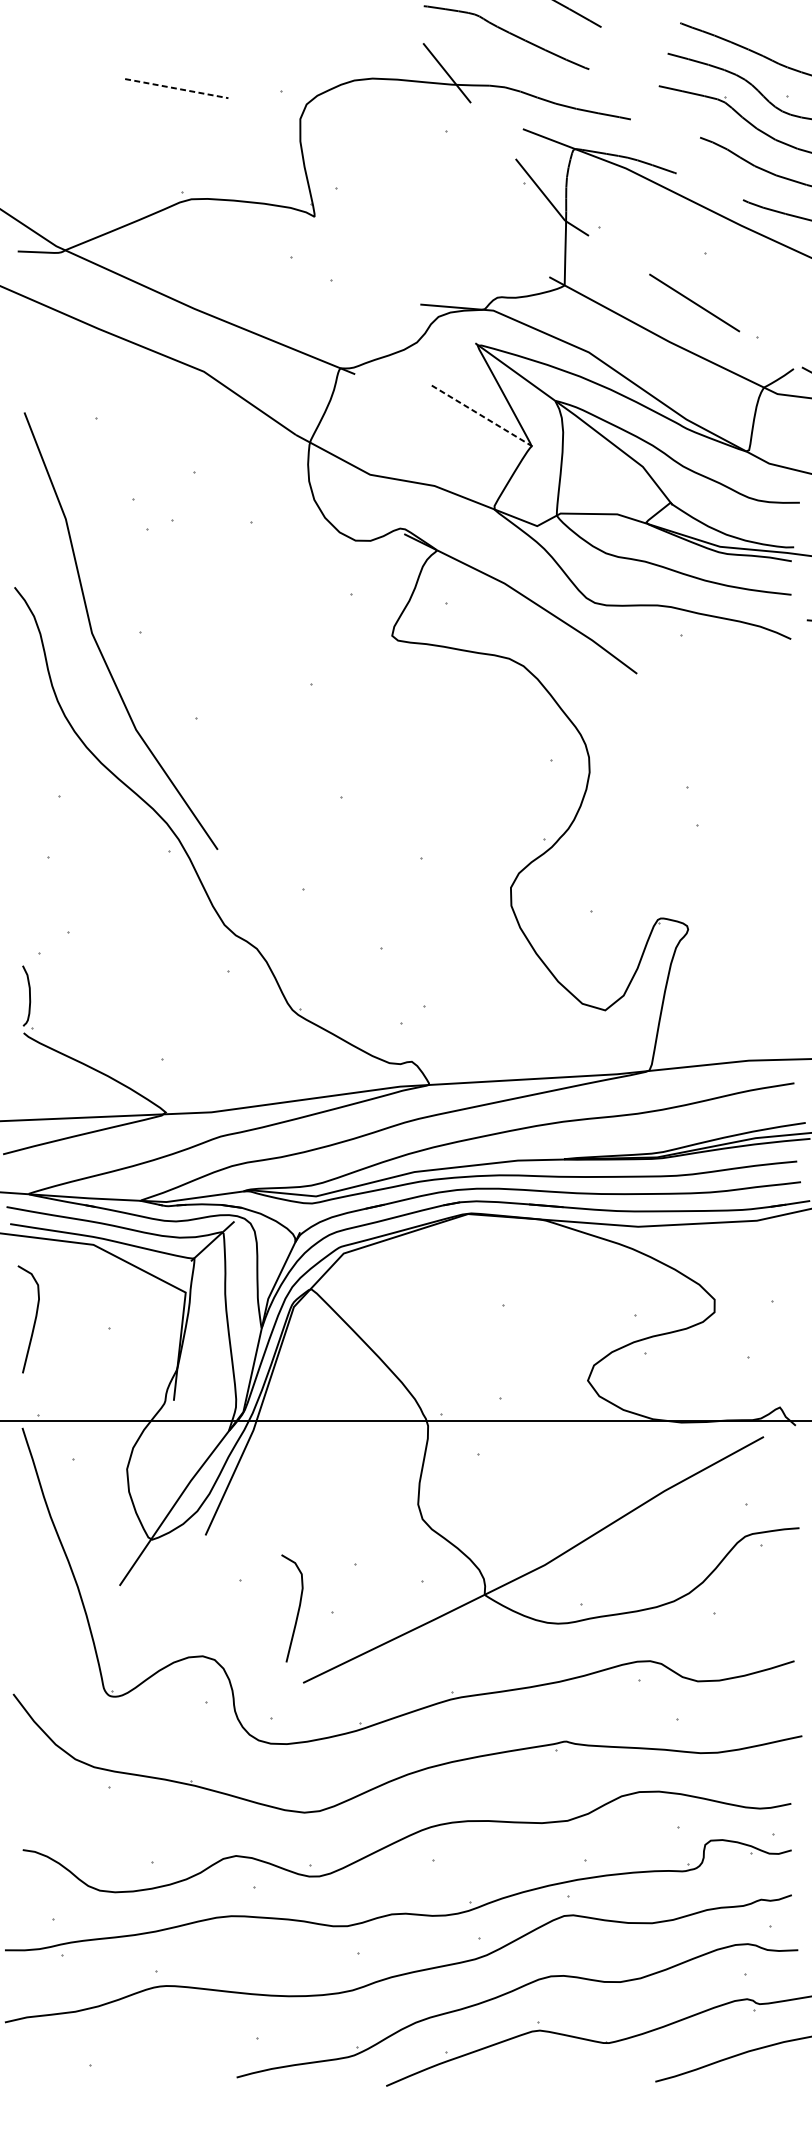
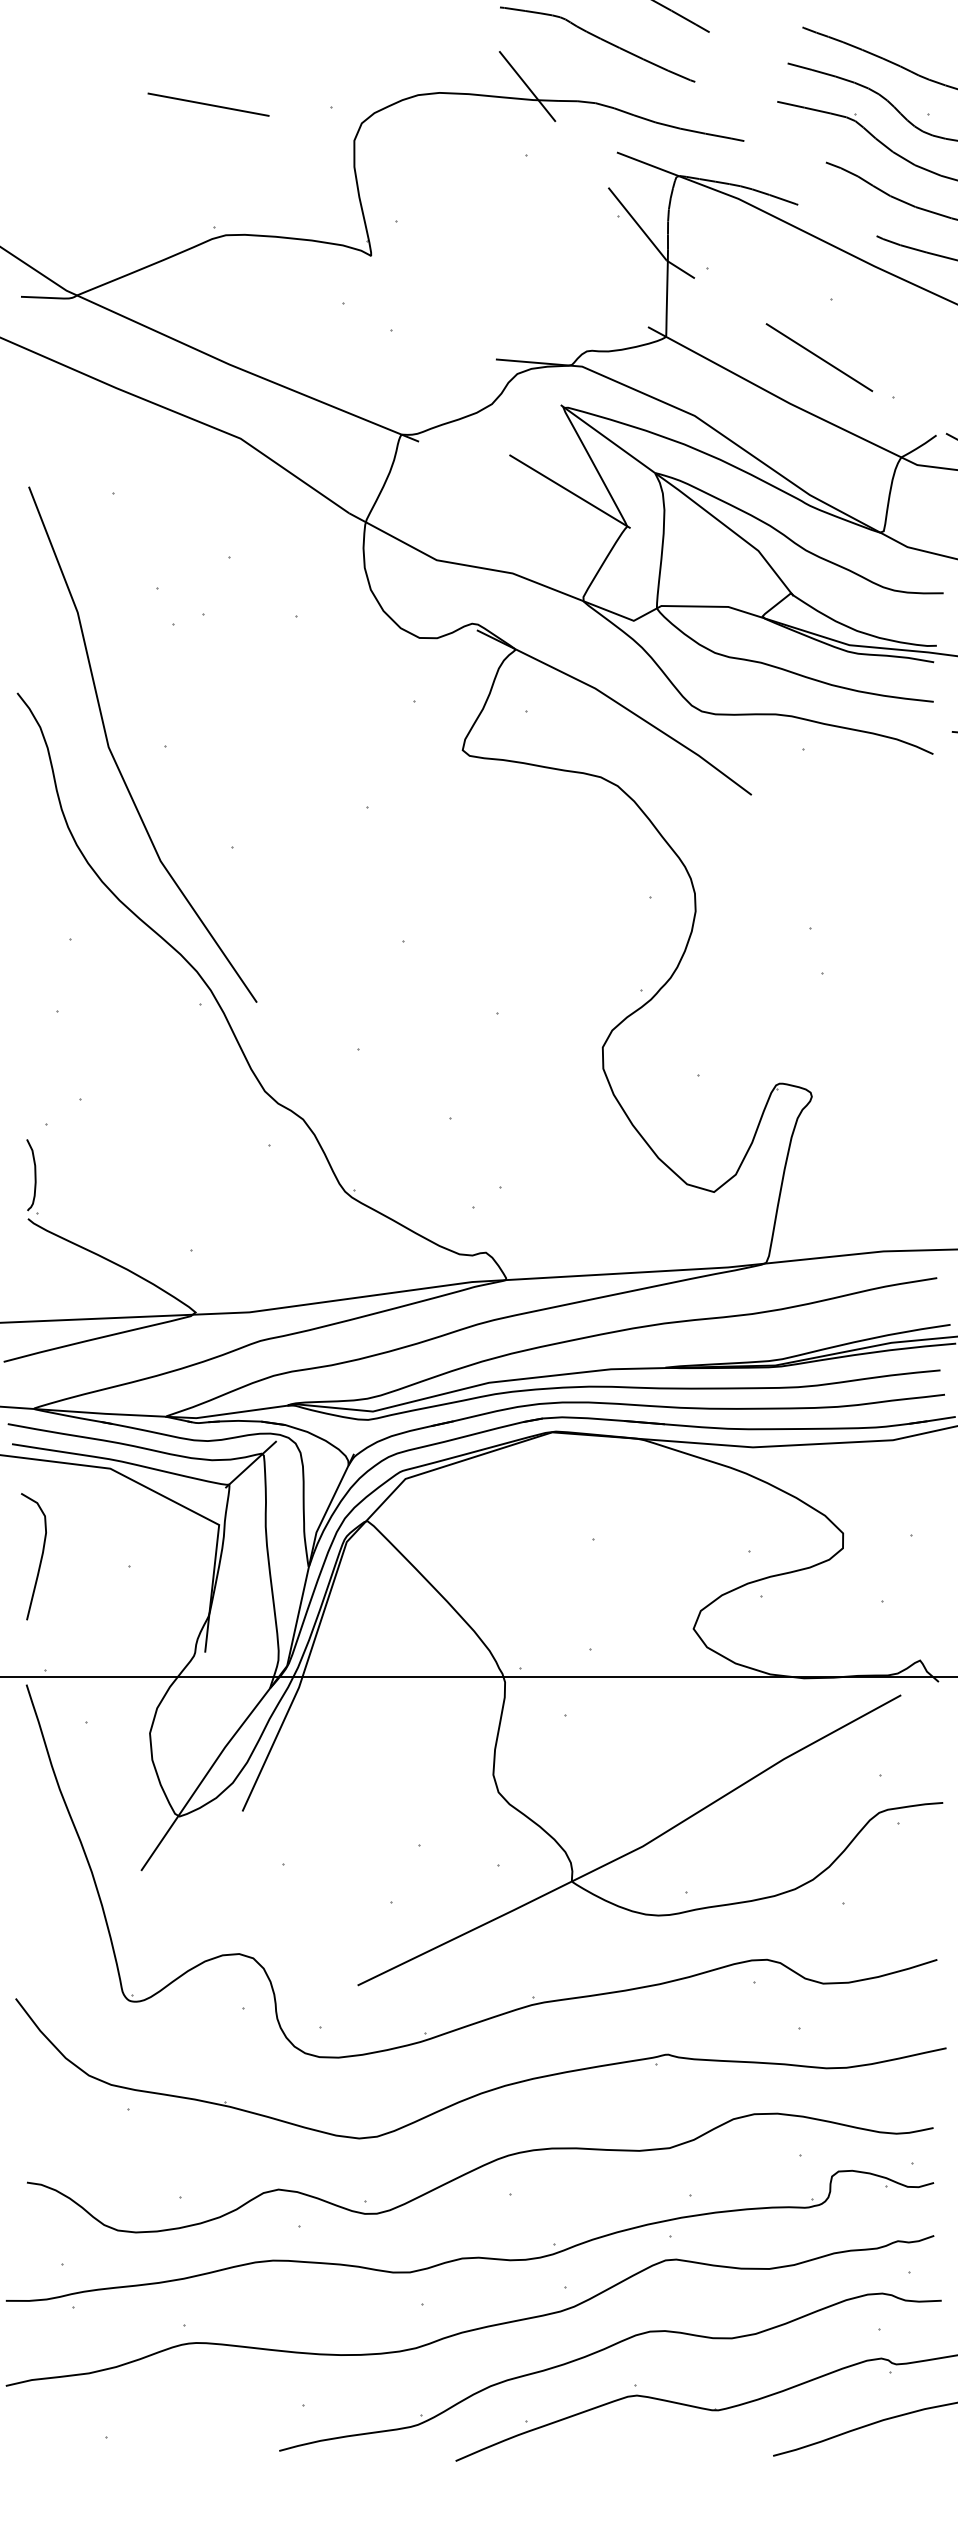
line: (176, 88) -> (208, 104), dashed -> solid
line: (483, 416) -> (570, 491), dashed -> solid
curve: (297, 1610) -> (351, 1899), removed

